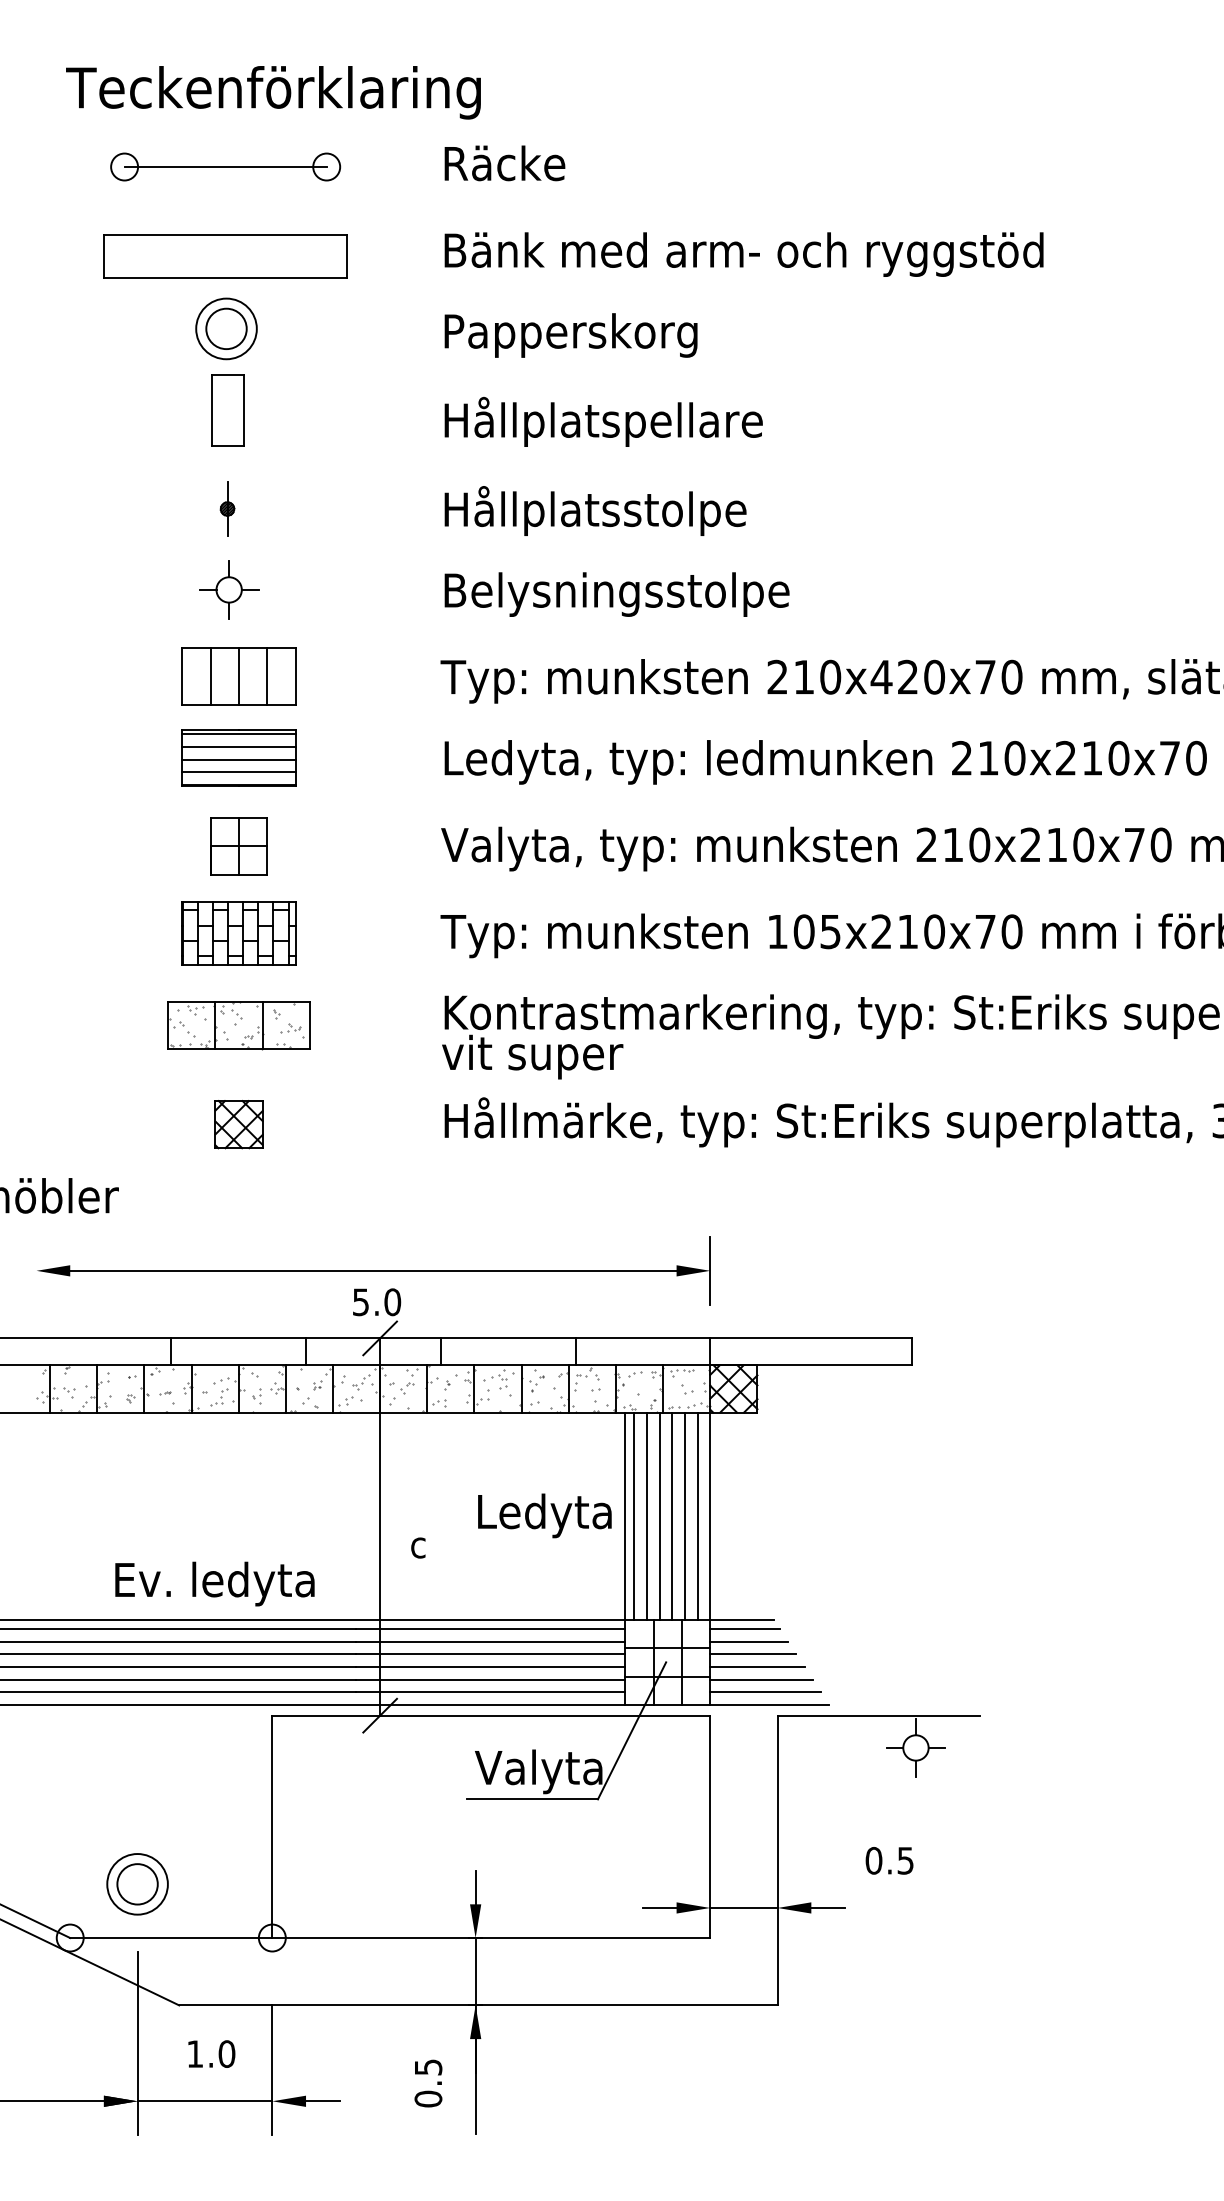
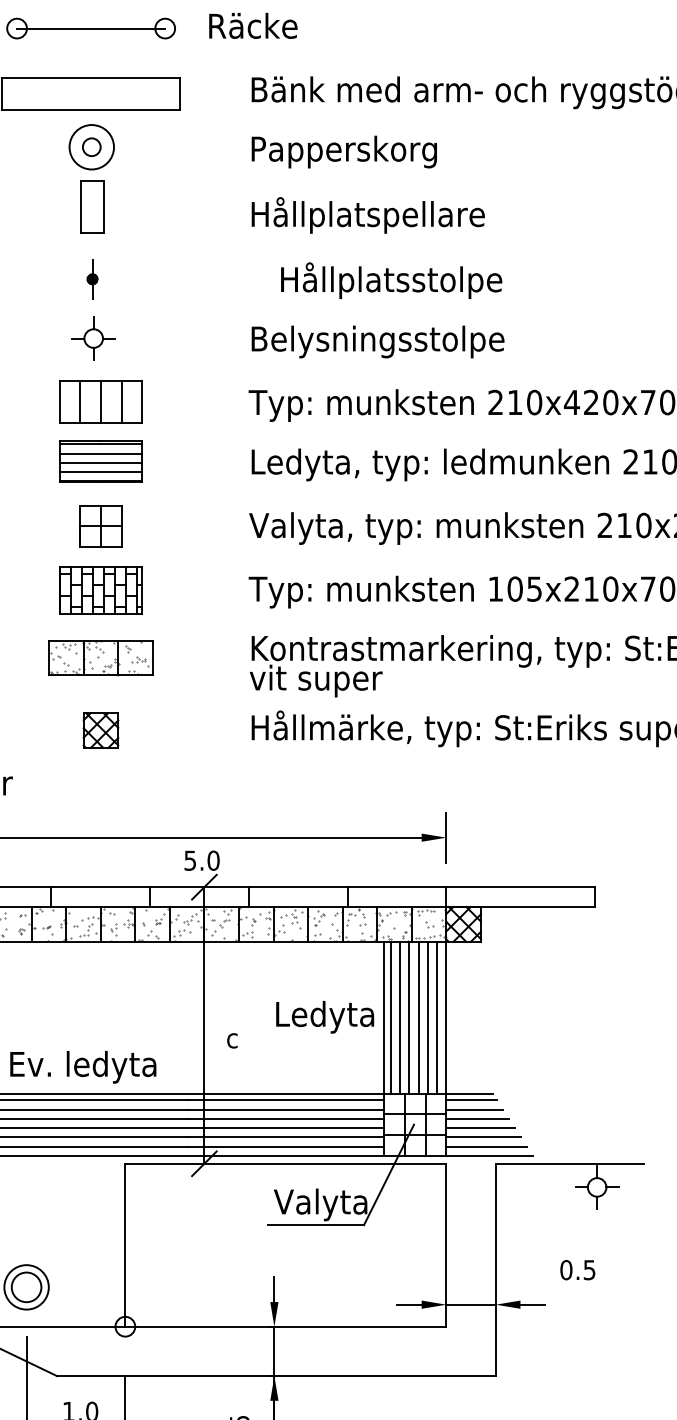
text: (504, 163) -> (253, 26), moved
circle: (226, 328) -> (91, 146), size x0.6
text: (595, 510) -> (391, 280), moved

